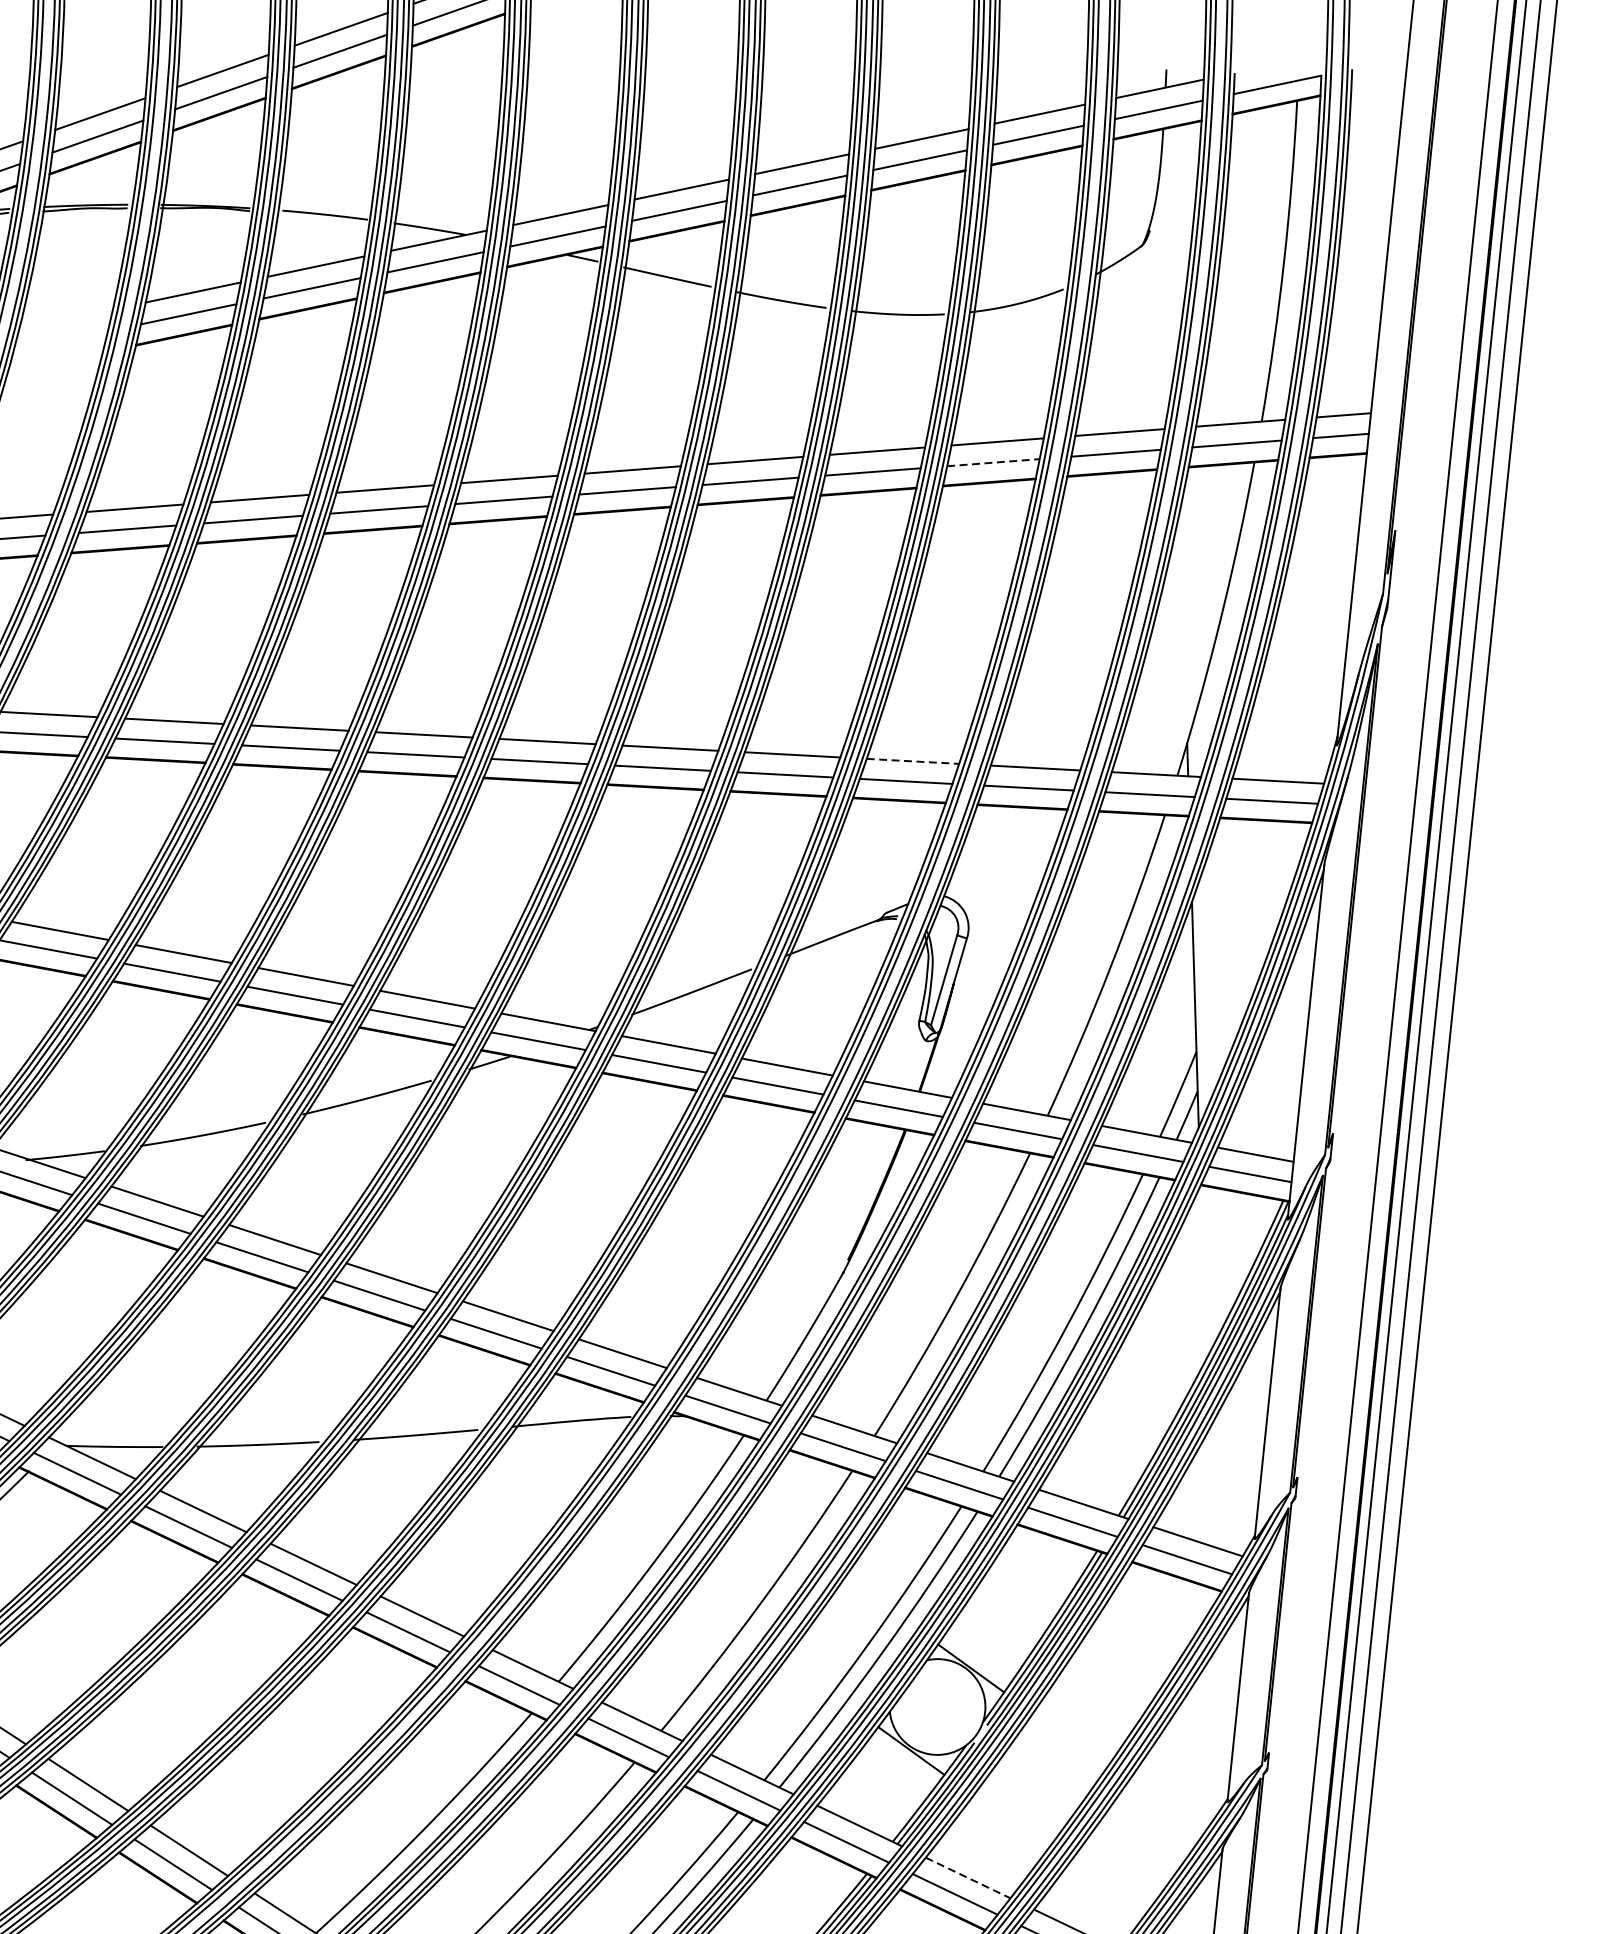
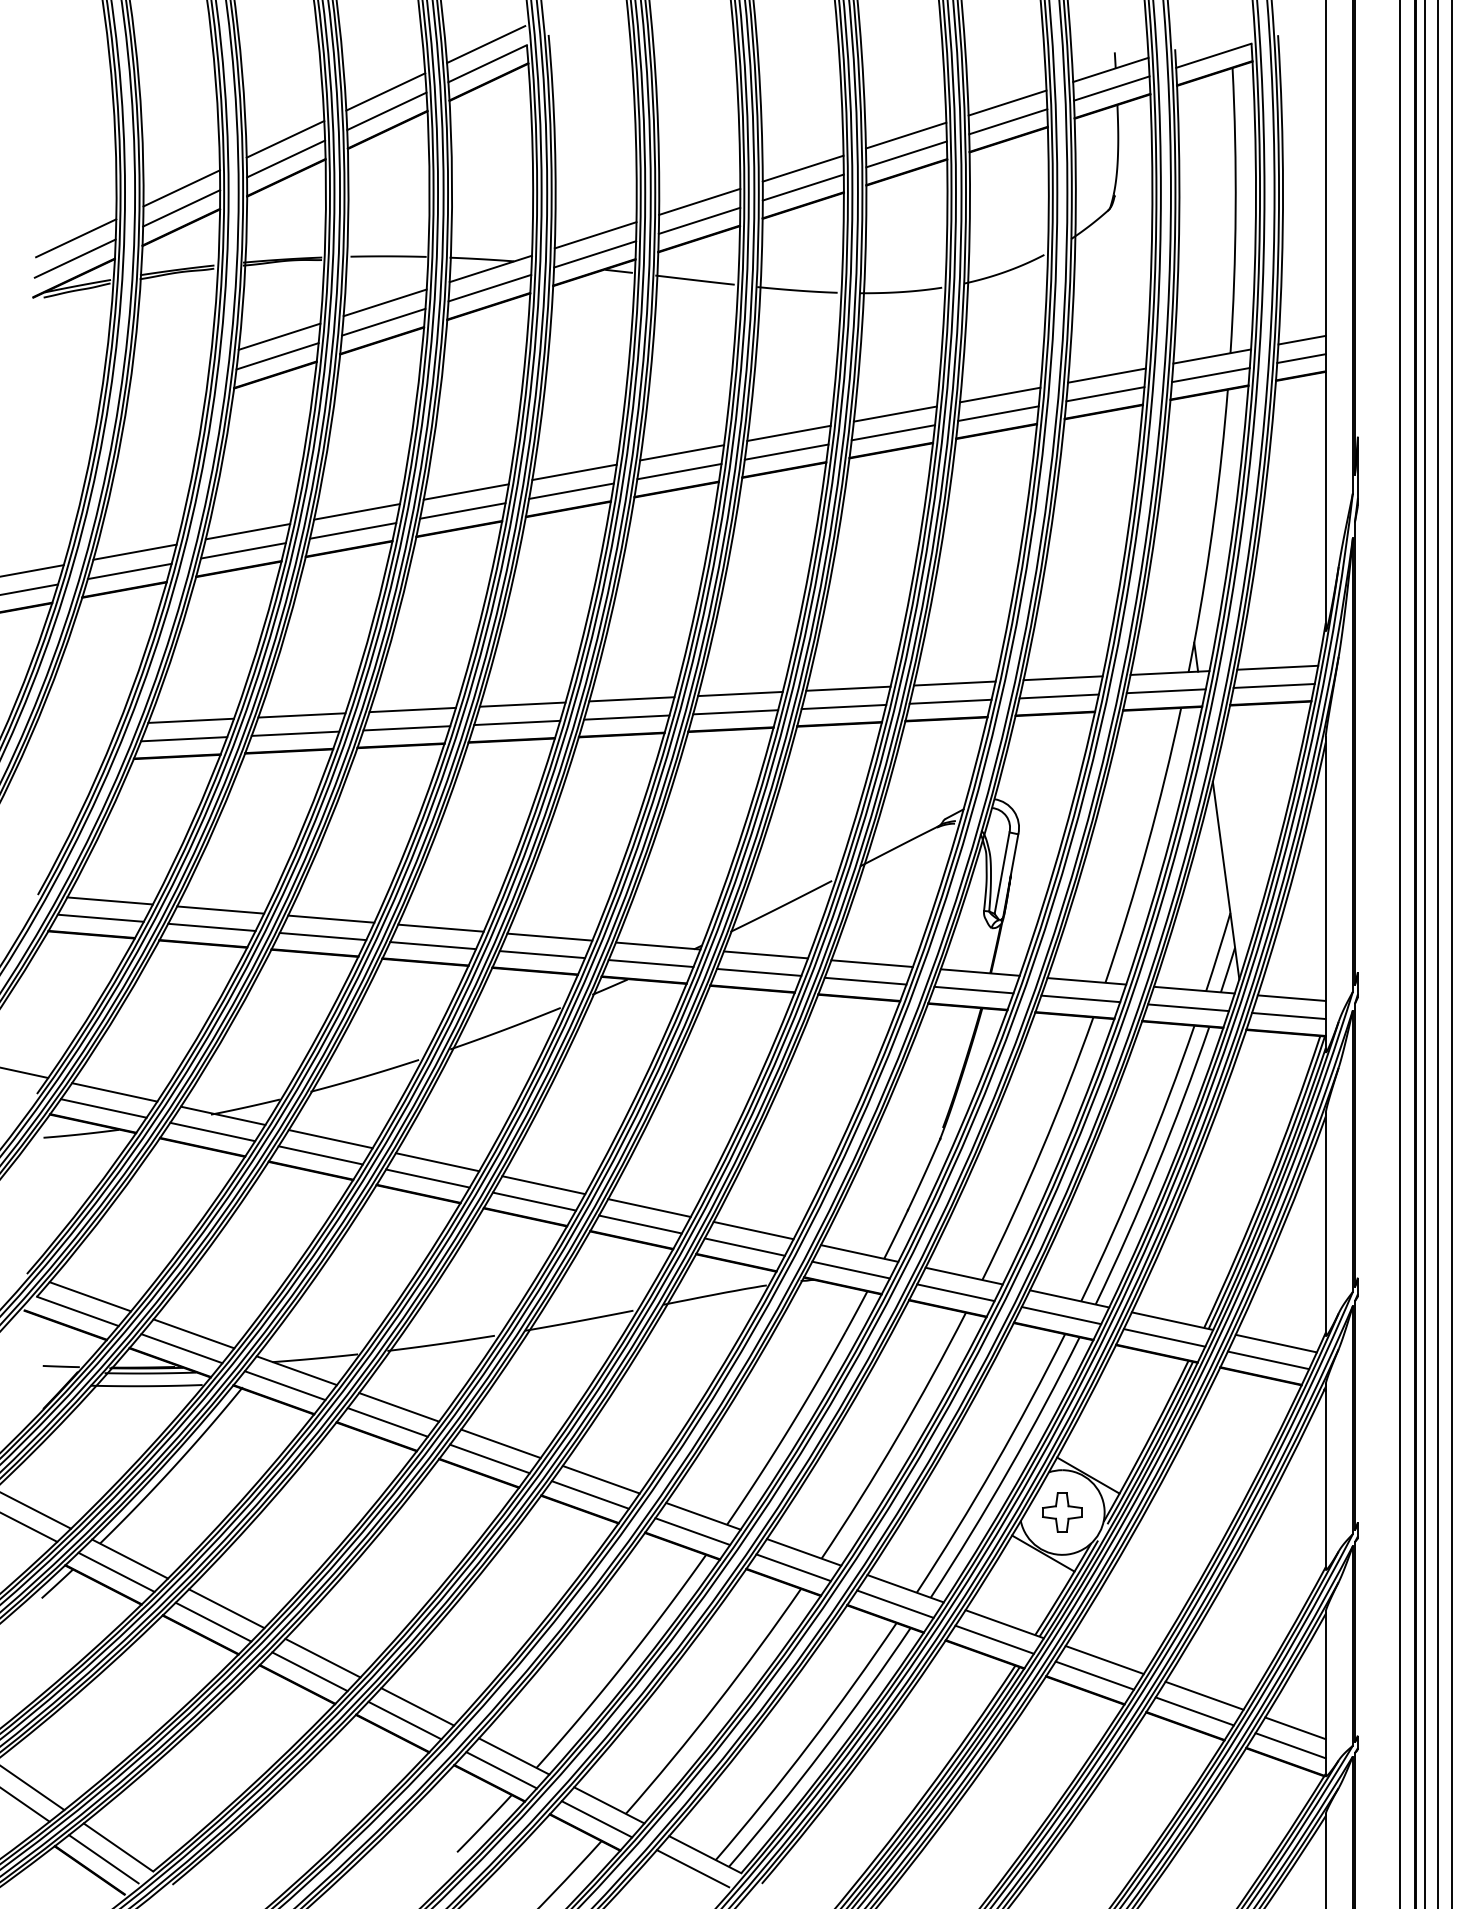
line: (993, 462) -> (998, 413), dashed -> solid
line: (912, 761) -> (954, 683), dashed -> solid
part: (937, 1706) -> (1062, 1512), added
line: (967, 1878) -> (1104, 1660), dashed -> solid

